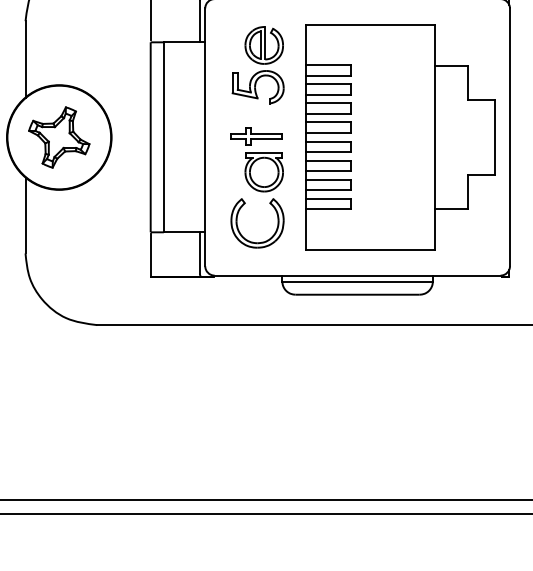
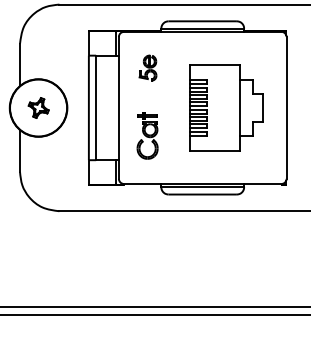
part: (257, 63) -> (147, 67), size x0.6
part: (59, 136) -> (38, 107), size x0.6
part: (400, 136) -> (226, 107), size x0.7
part: (257, 187) -> (147, 135), size x0.7

